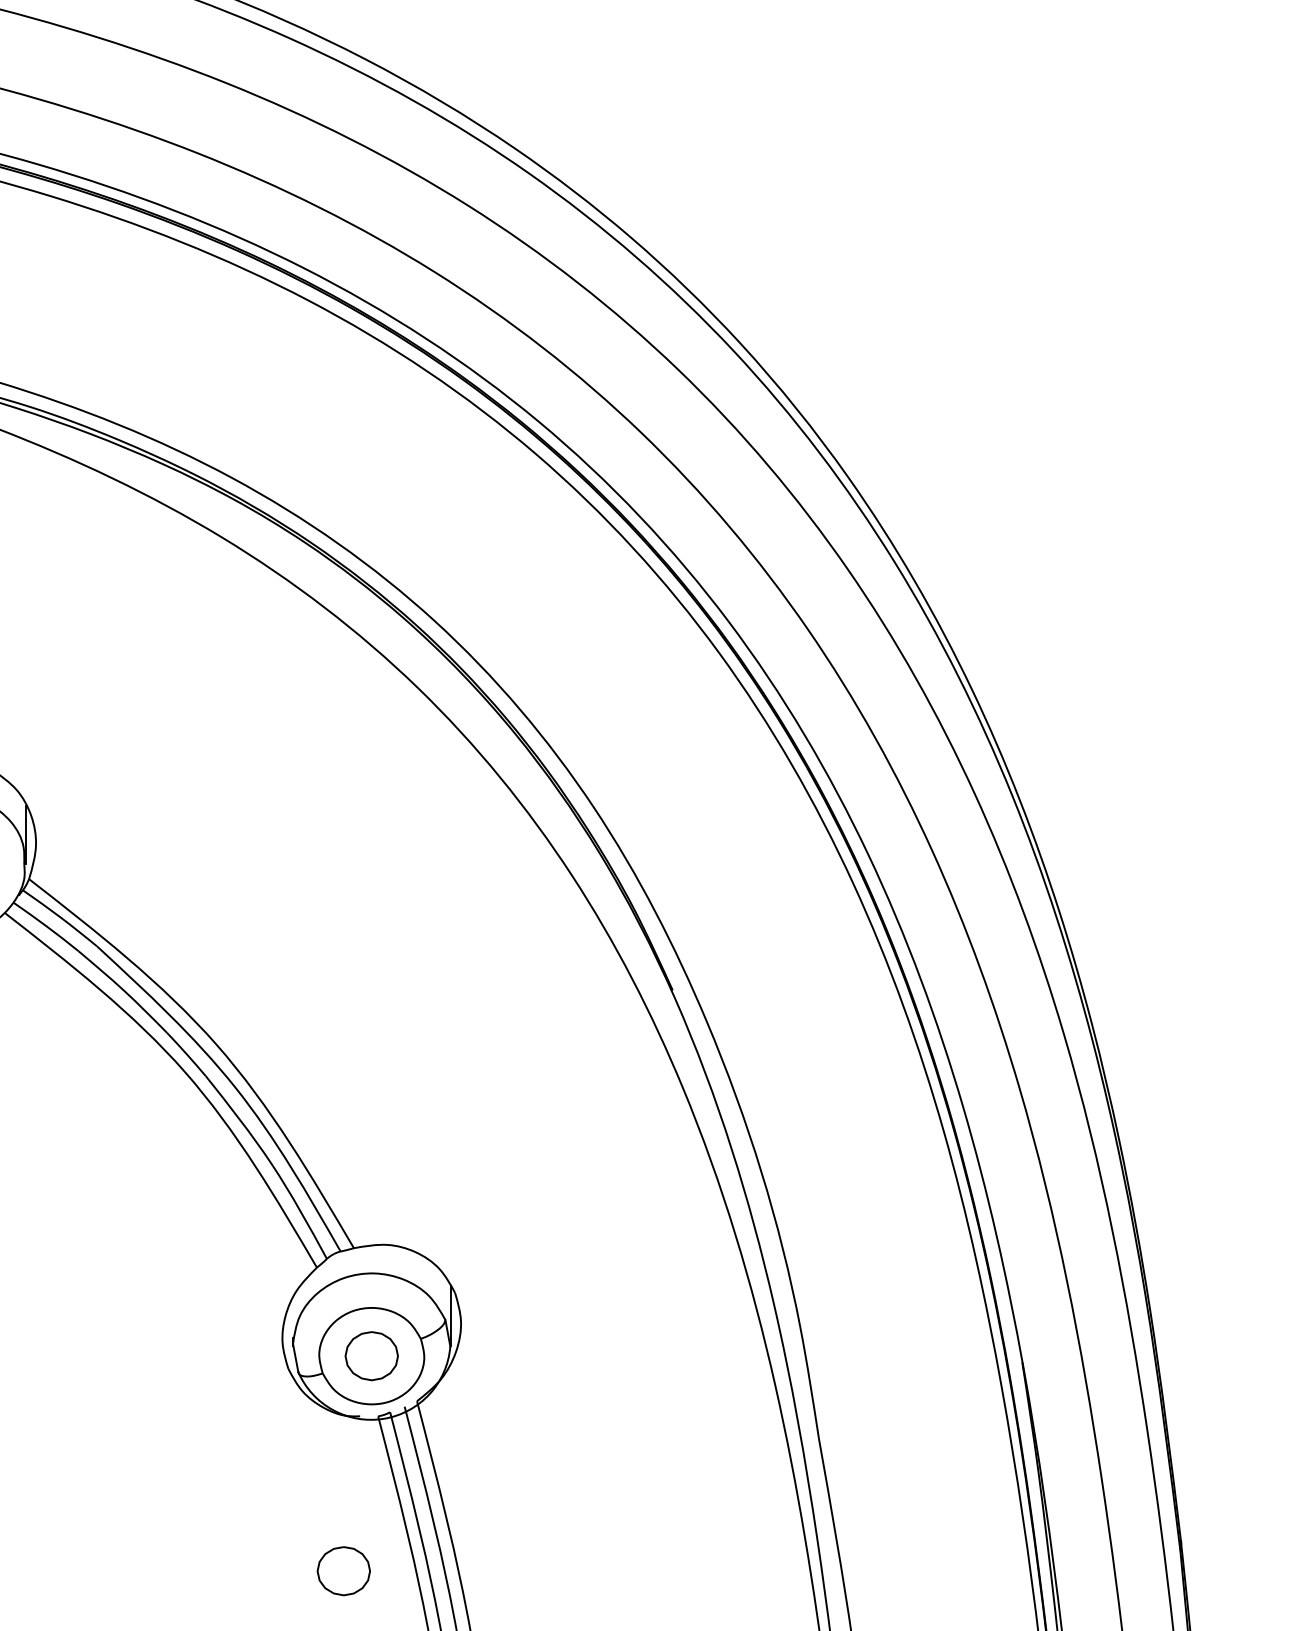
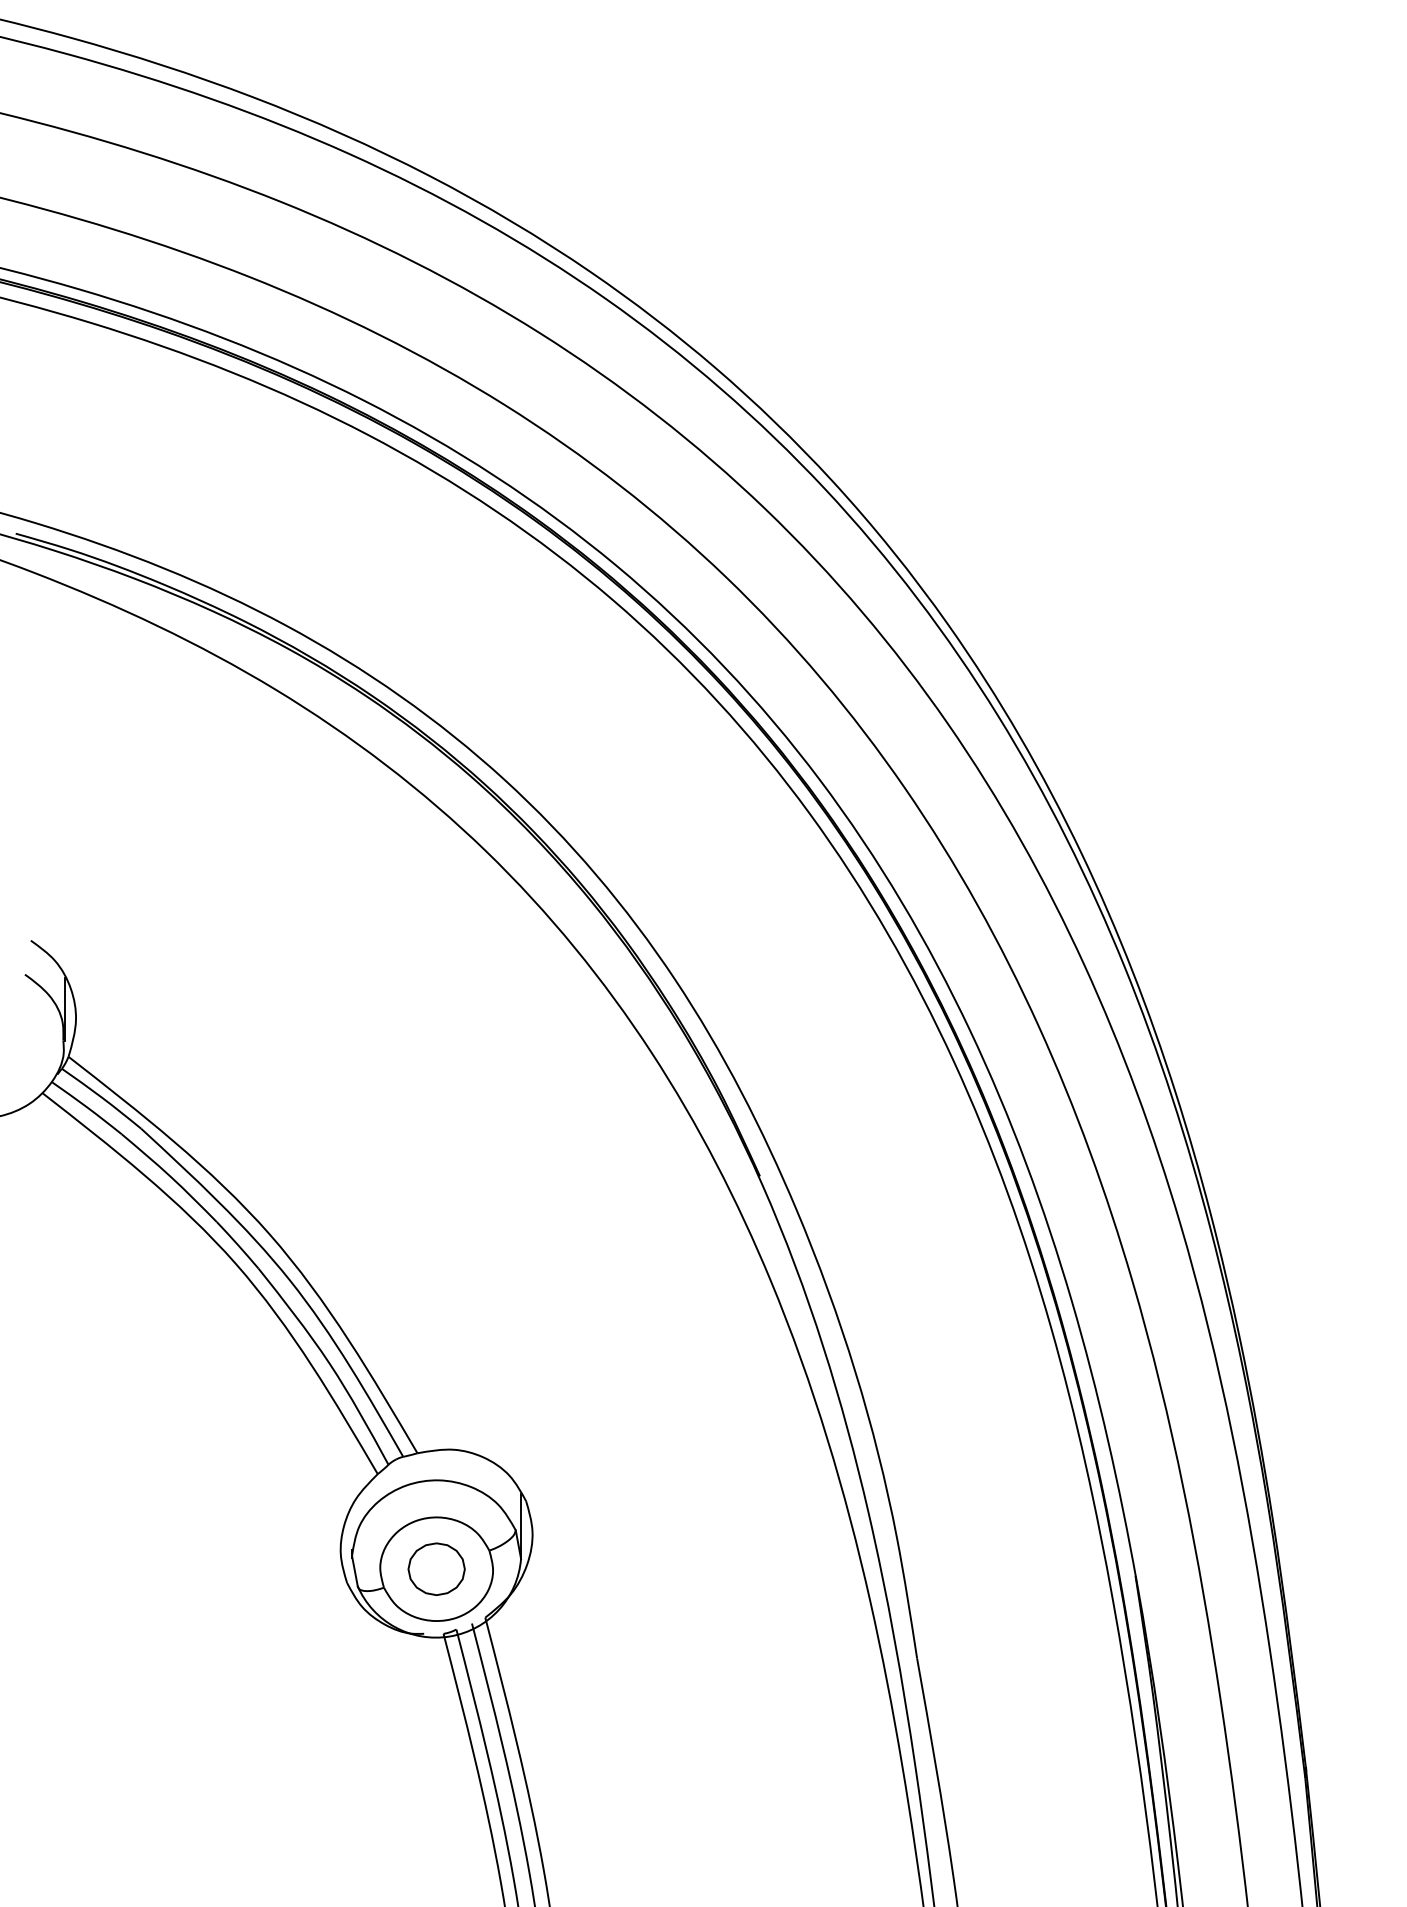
part: (343, 1571) -> (406, 1800), removed

